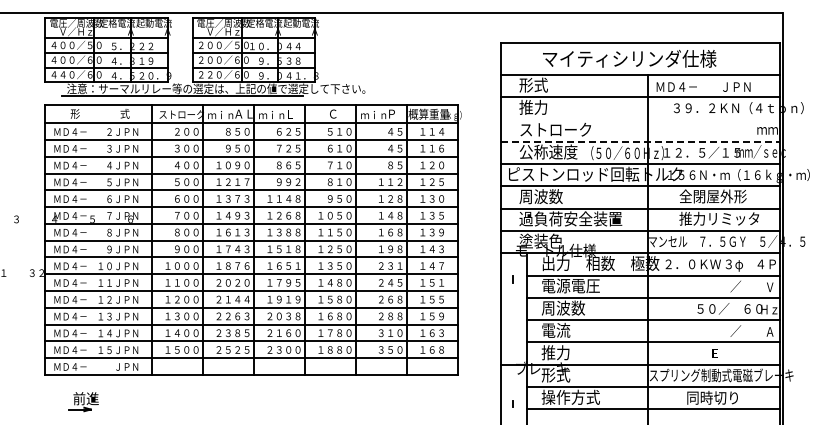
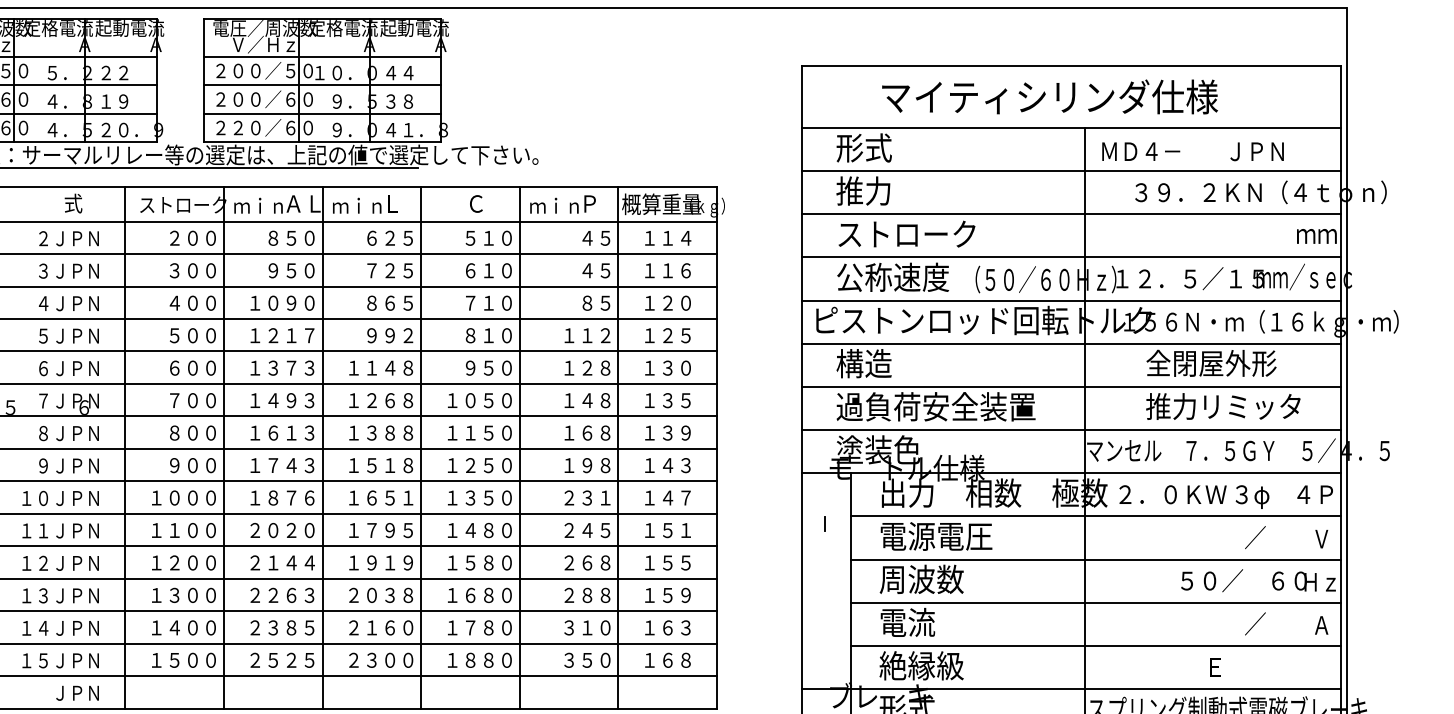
line: (640, 119) -> (1070, 214), added
line: (641, 141) -> (1072, 256), dashed -> solid
text: (540, 196) -> (877, 363), 周波数 -> 構造
text: (562, 352) -> (919, 665), 推力 -> 絶縁級

